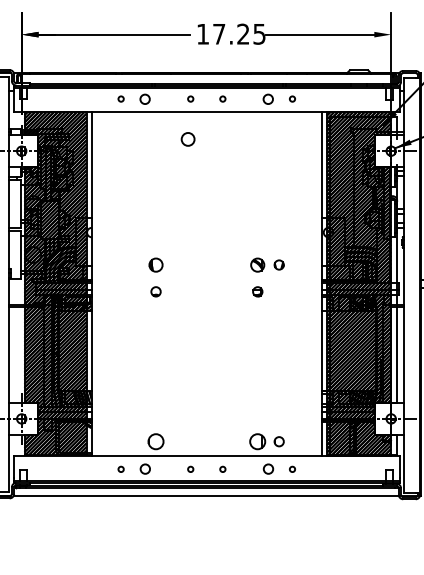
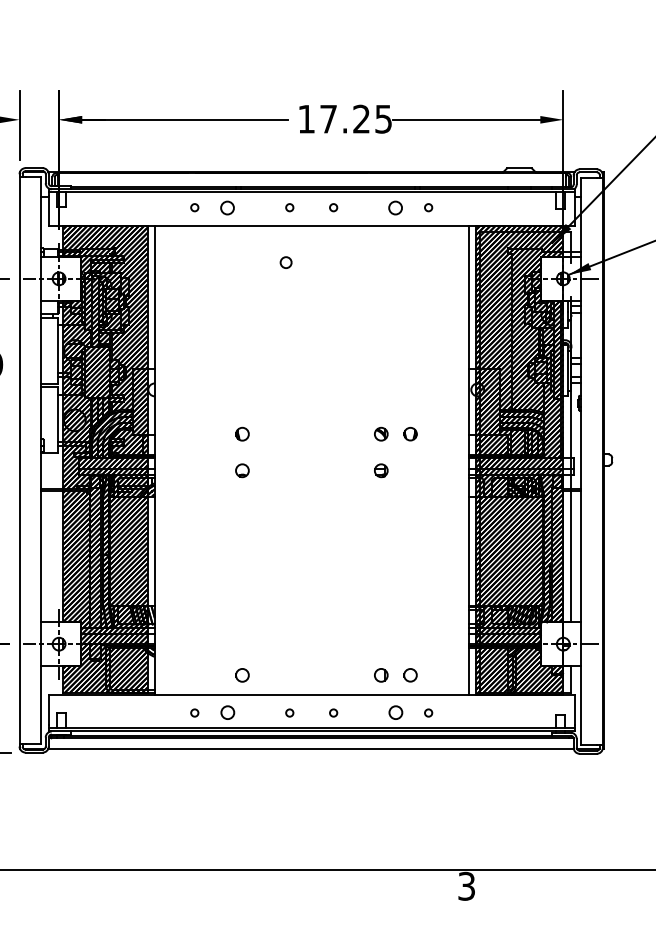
circle: (187, 139) -> (285, 262), size x0.62
part: (156, 264) -> (242, 433), size x0.71
part: (257, 264) -> (381, 433), size x0.71
circle: (156, 441) -> (242, 675), size x0.62
part: (257, 441) -> (381, 675), size x0.62

